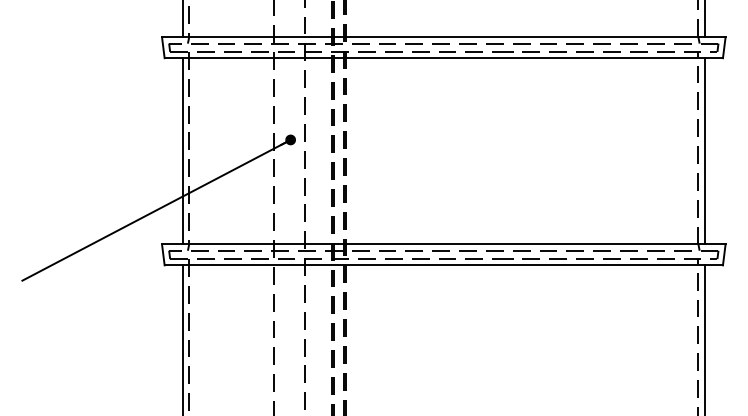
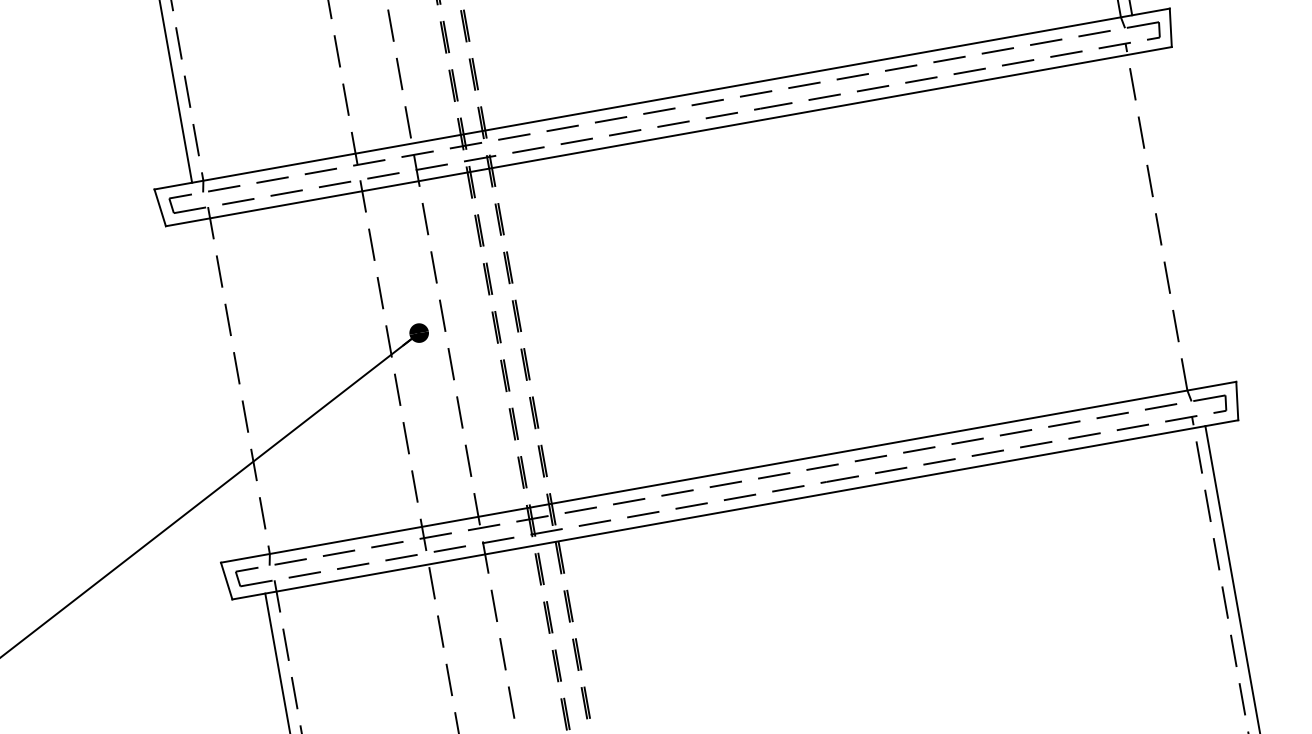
line: (182, 151) -> (228, 388), removed
line: (704, 151) -> (1168, 221), removed

